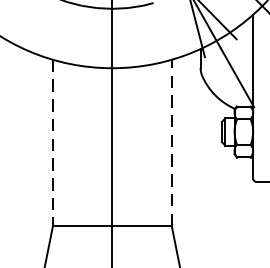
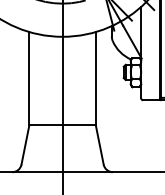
line: (171, 141) -> (95, 77), dashed -> solid
line: (53, 142) -> (29, 78), dashed -> solid

